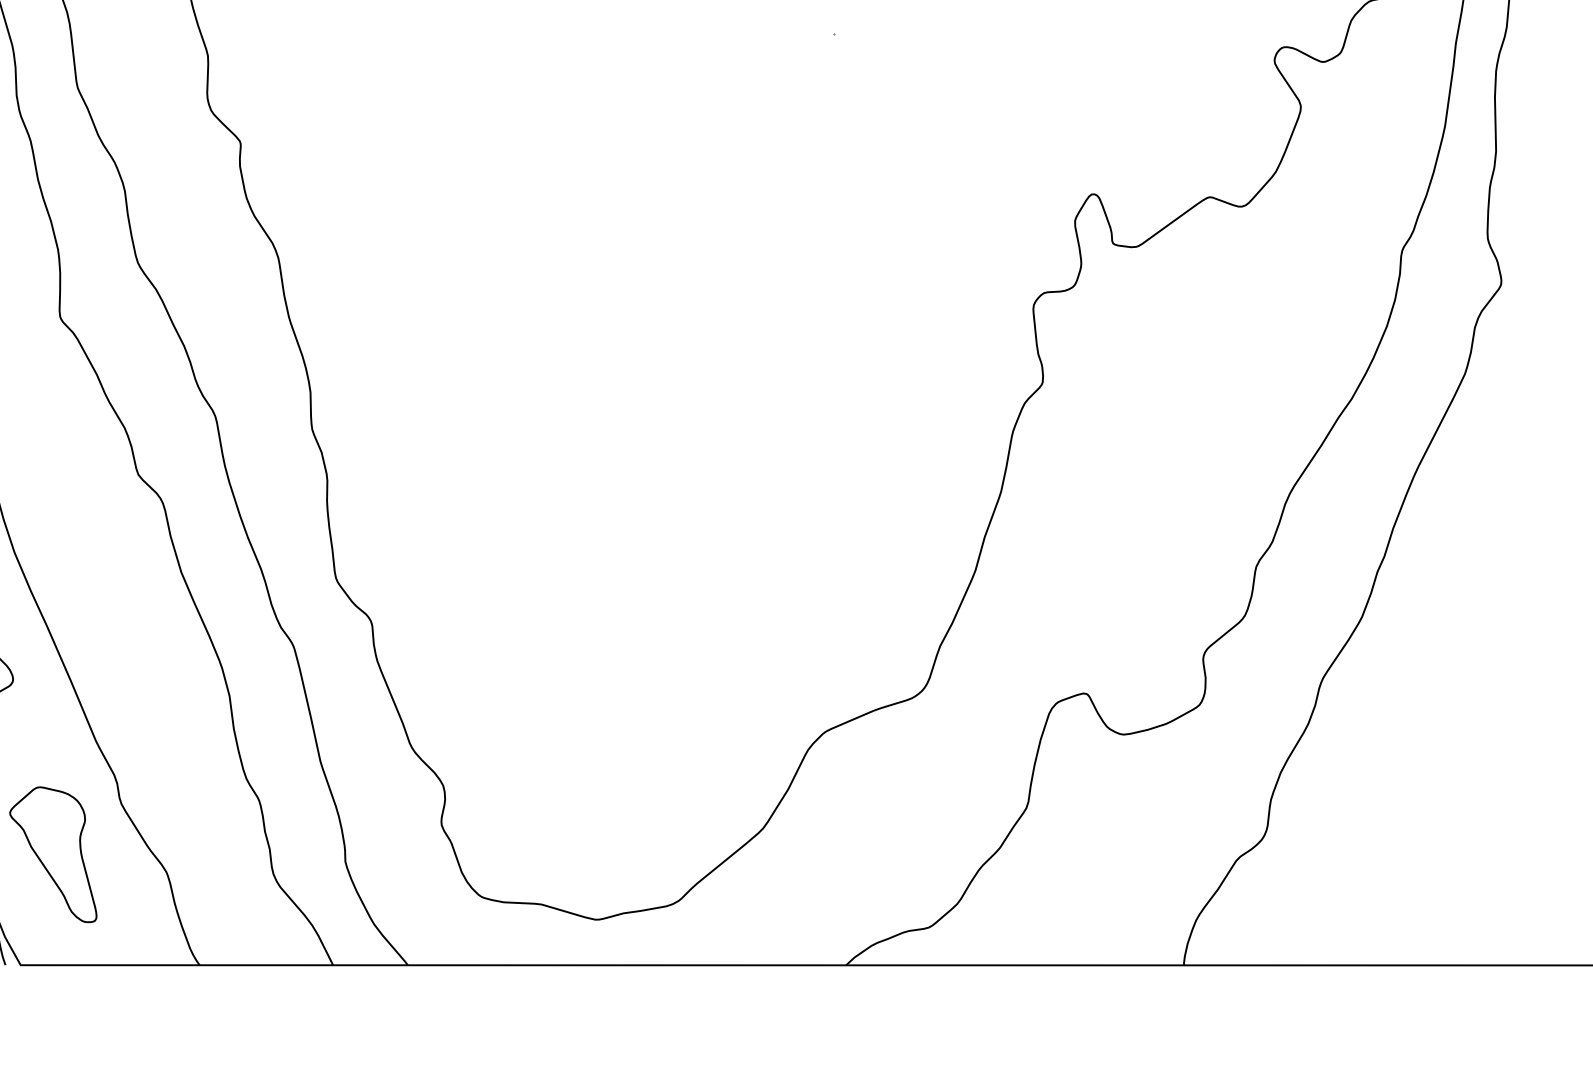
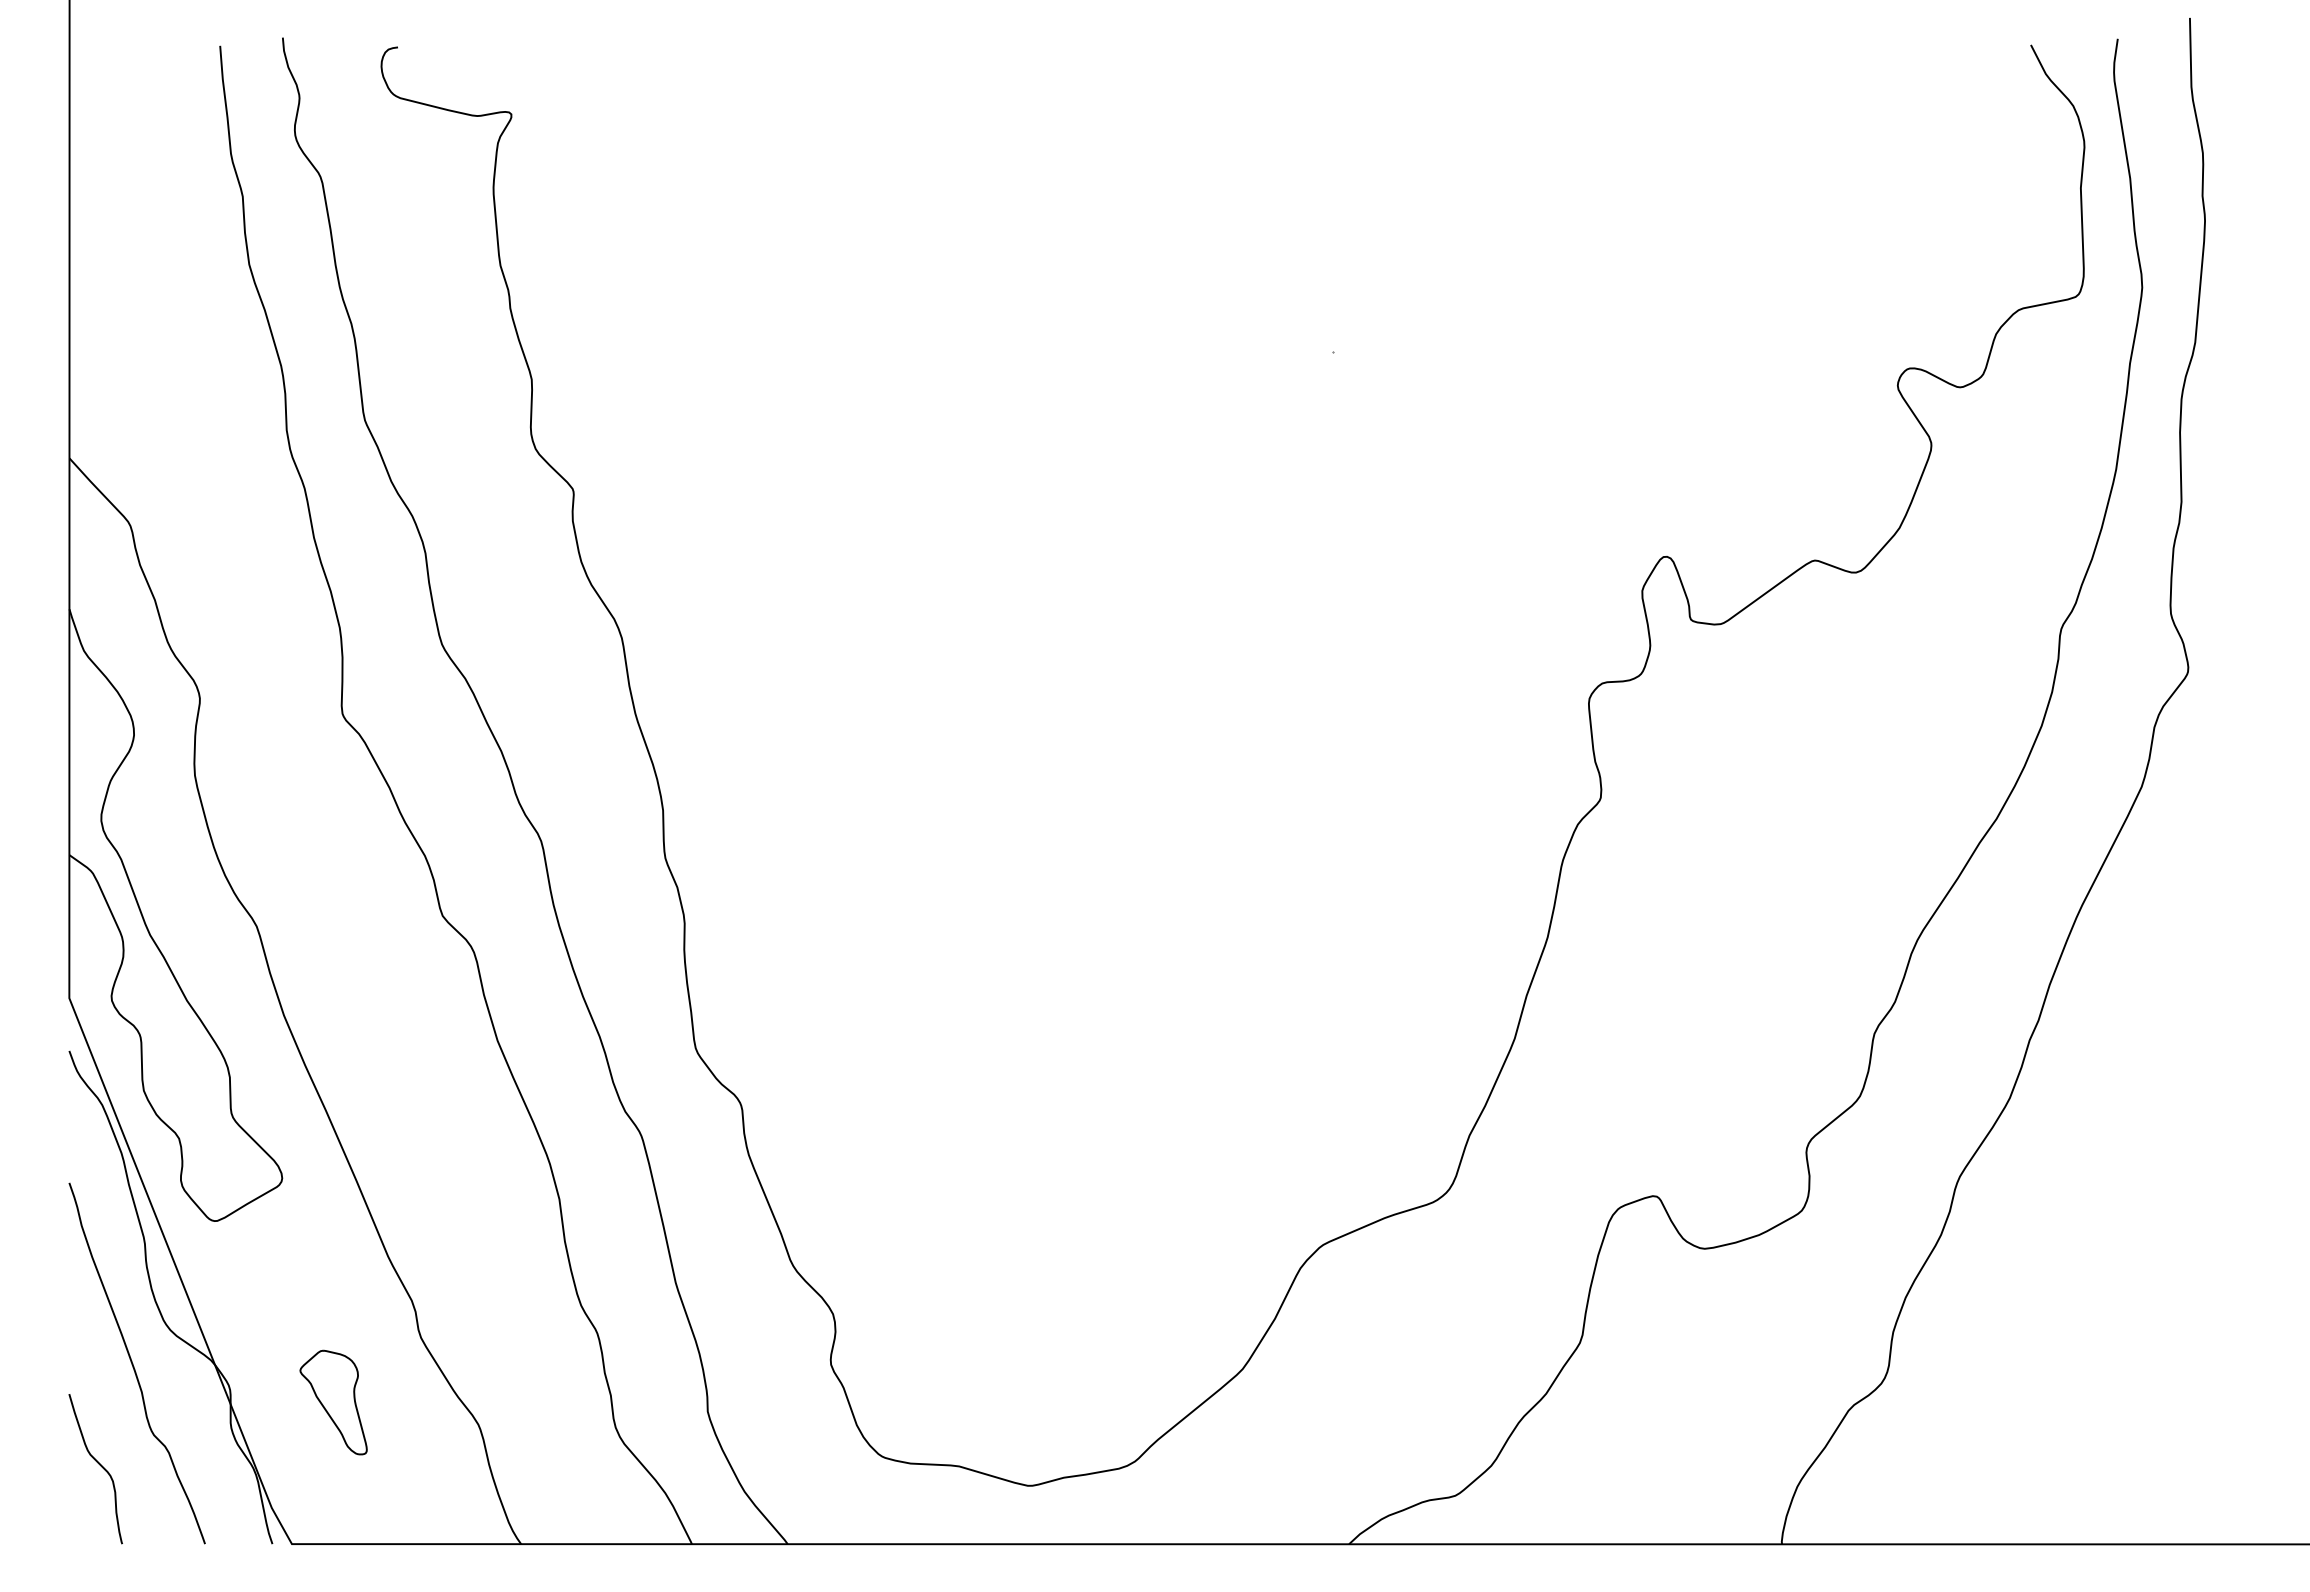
part: (53, 854) -> (333, 1402), size x0.6

